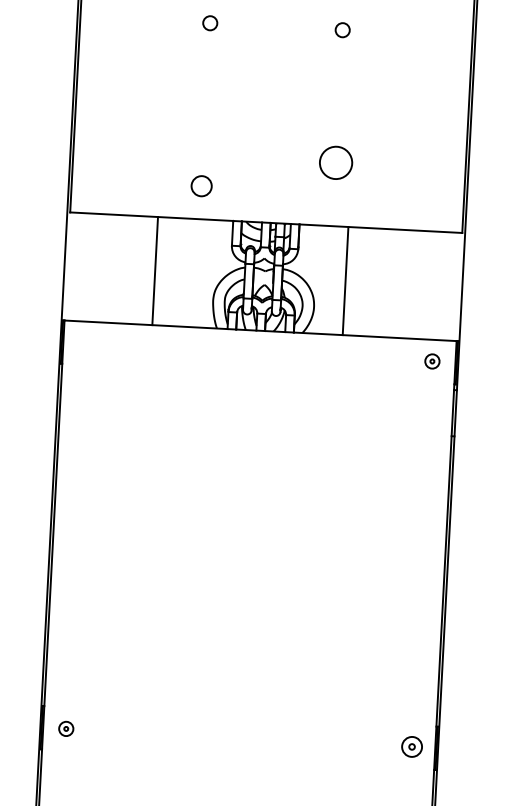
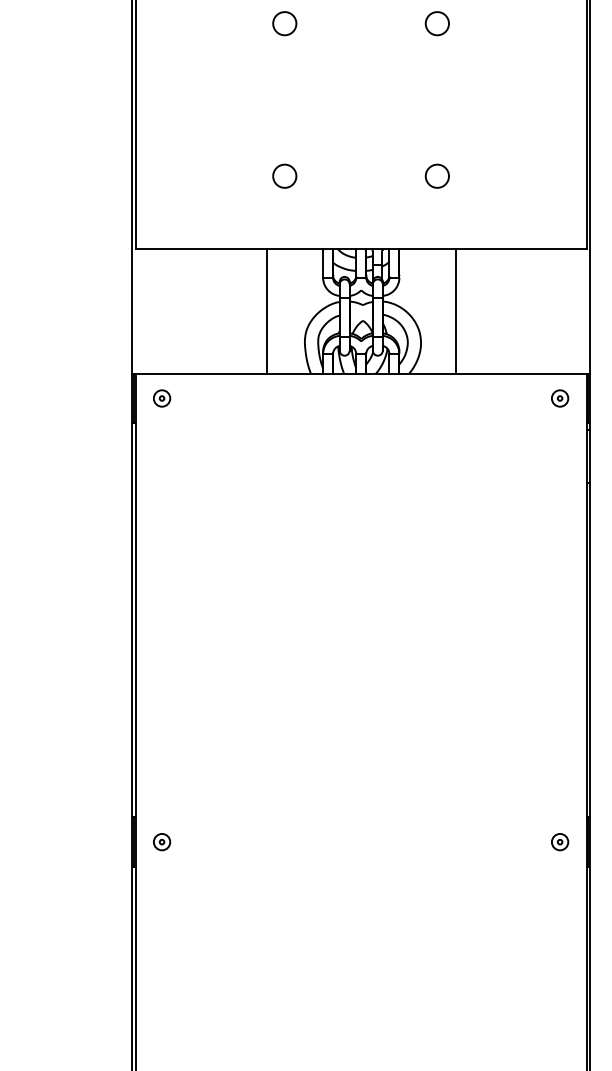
circle: (209, 23) -> (284, 23), size x1.43
circle: (342, 29) -> (436, 23), size x1.43
circle: (335, 162) -> (436, 175), size x0.62
circle: (201, 185) -> (284, 175), moved
line: (155, 271) -> (266, 311), moved
part: (86, 343) -> (162, 398), added
part: (412, 747) -> (560, 842), size x0.71

